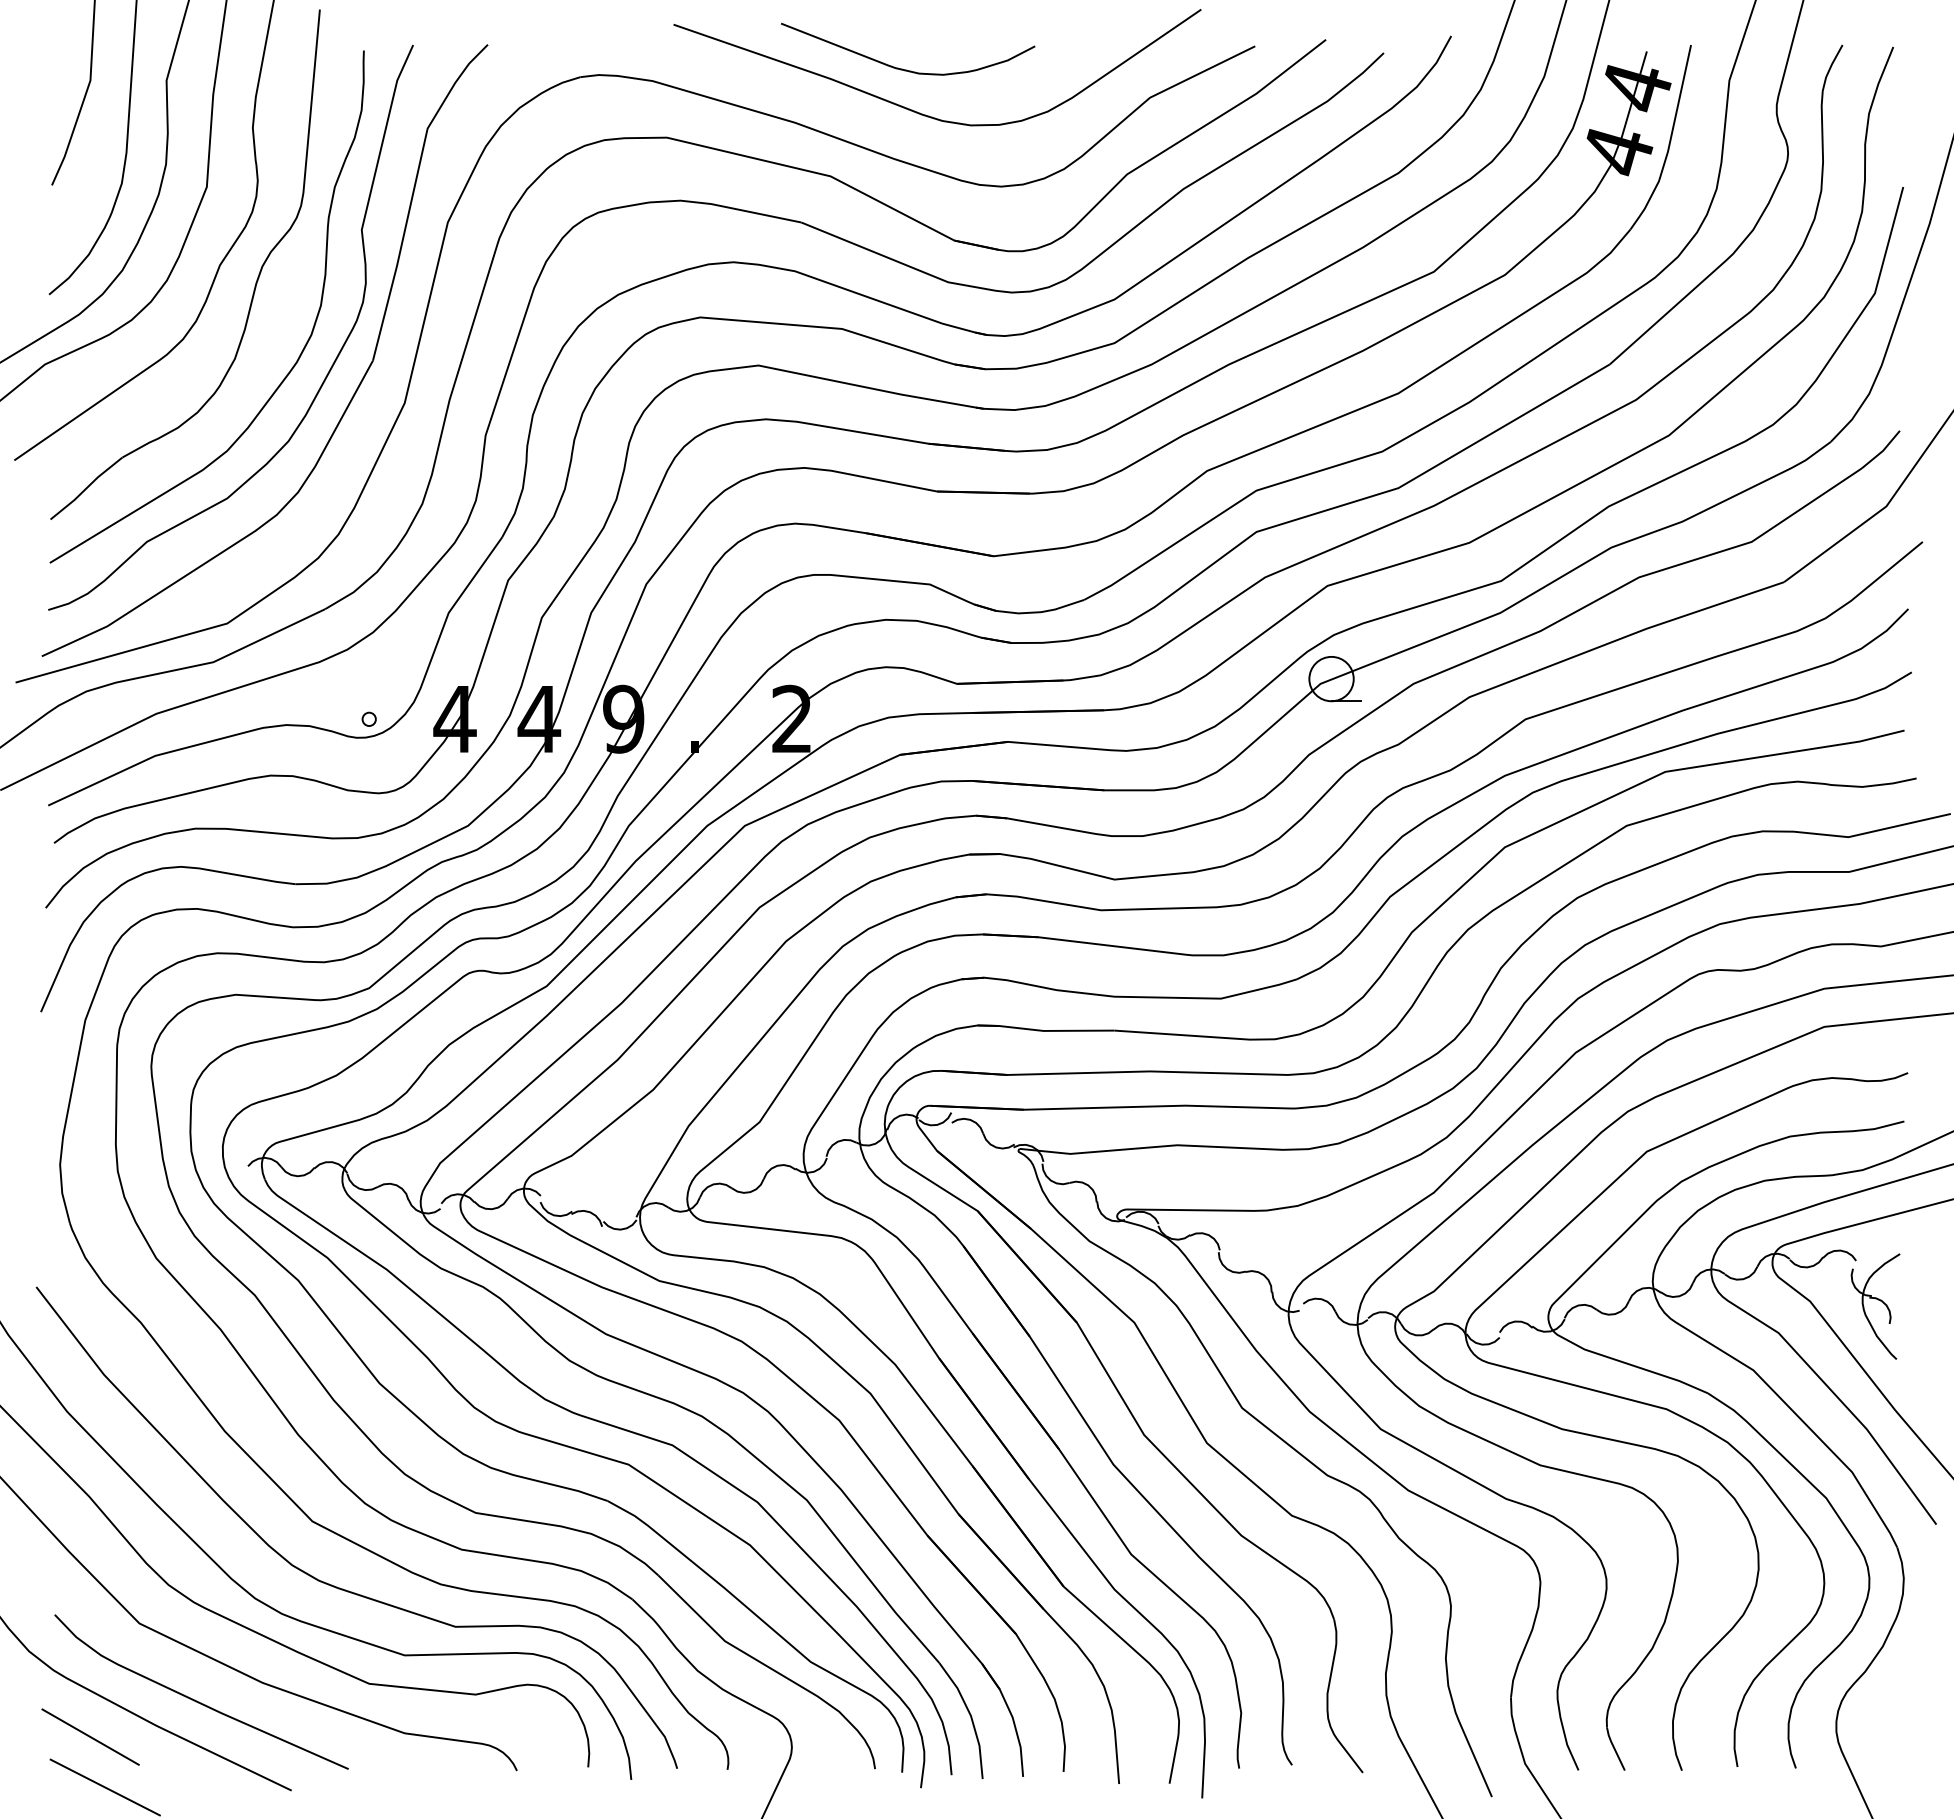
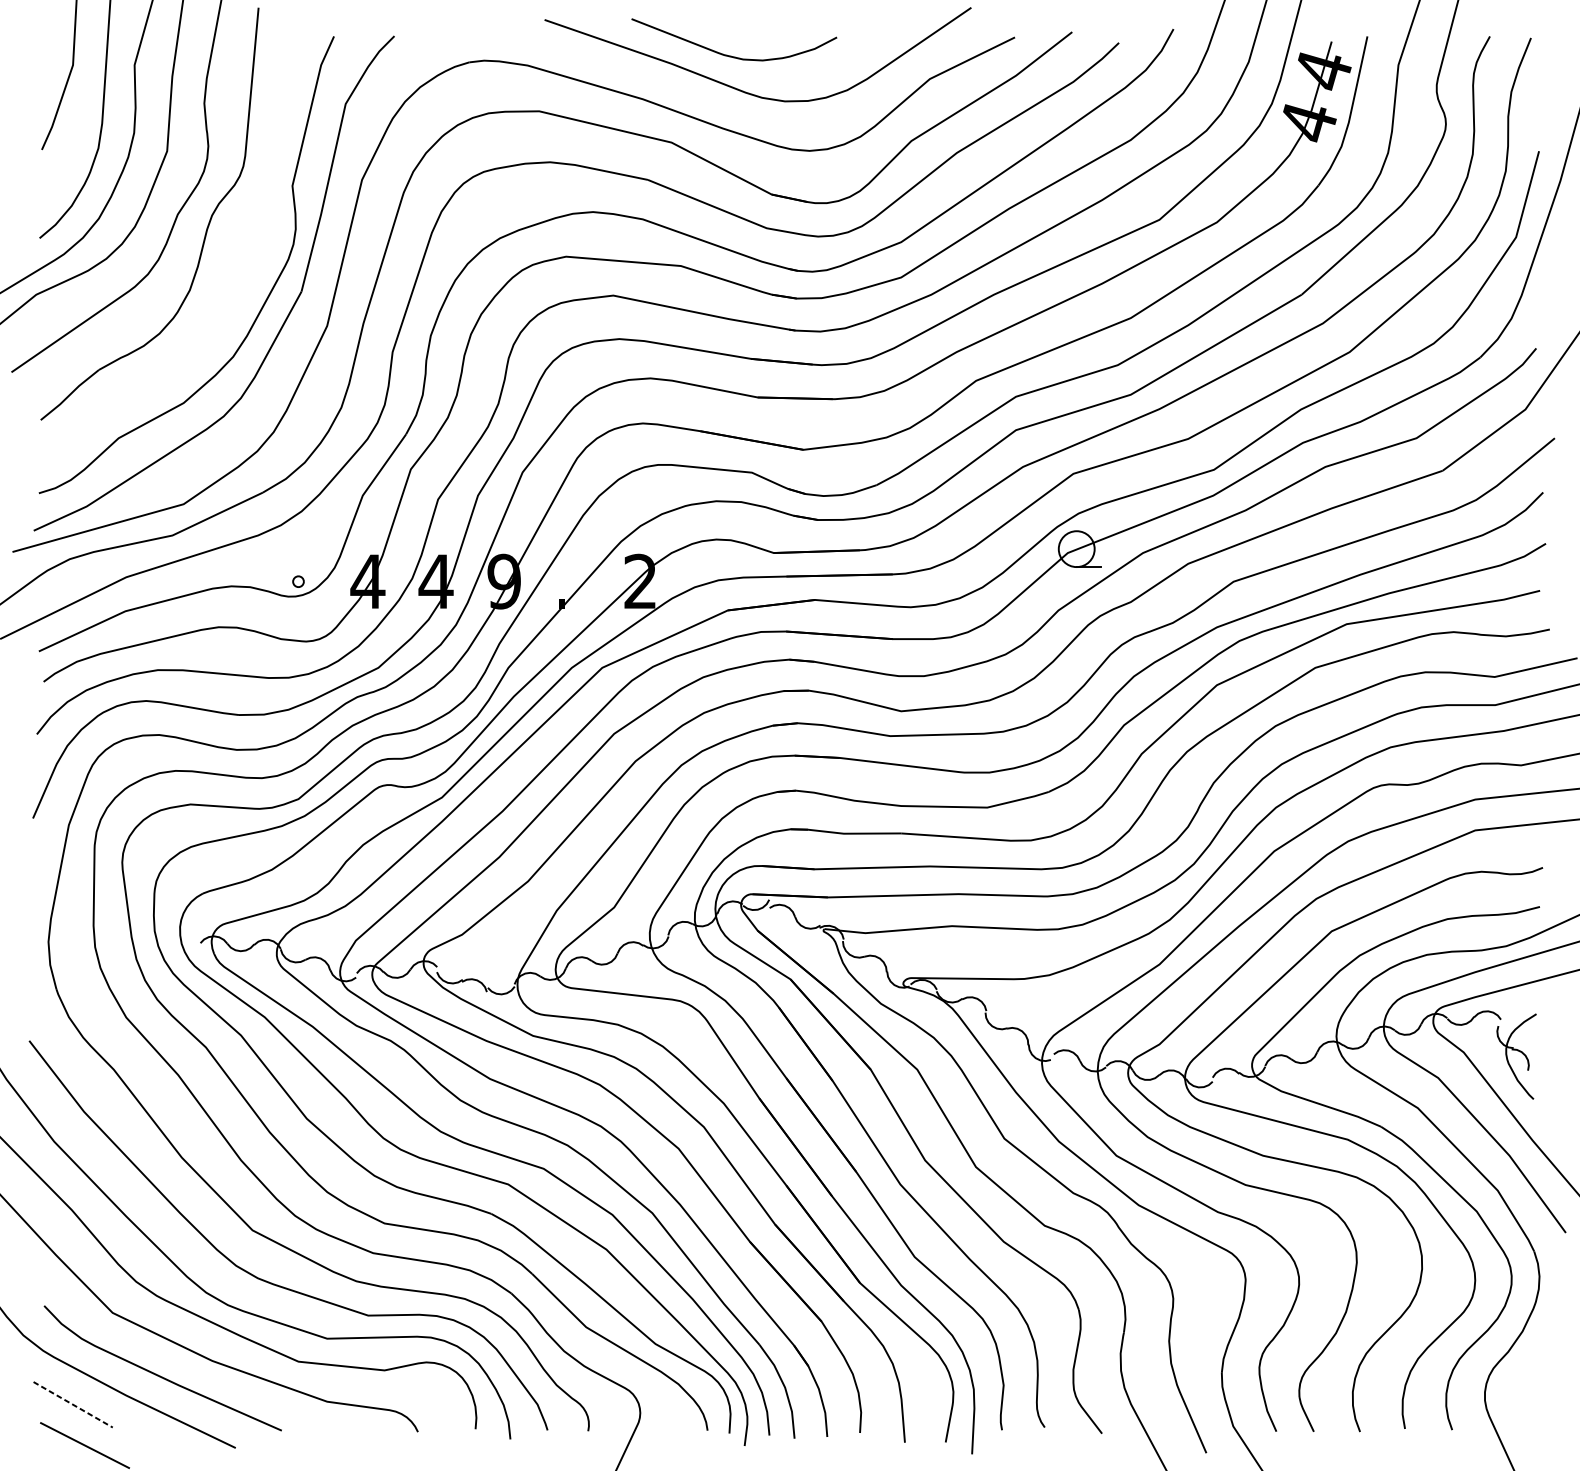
curve: (298, 356) -> (241, 288), removed
line: (91, 1737) -> (73, 1405), solid -> dashed

